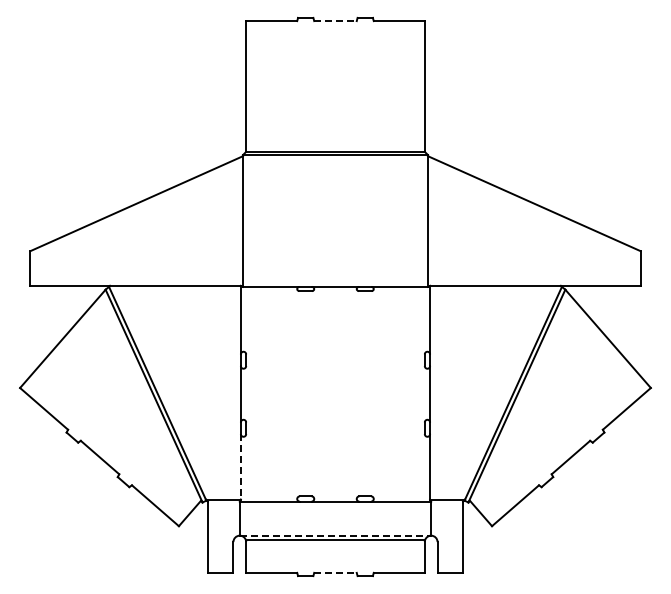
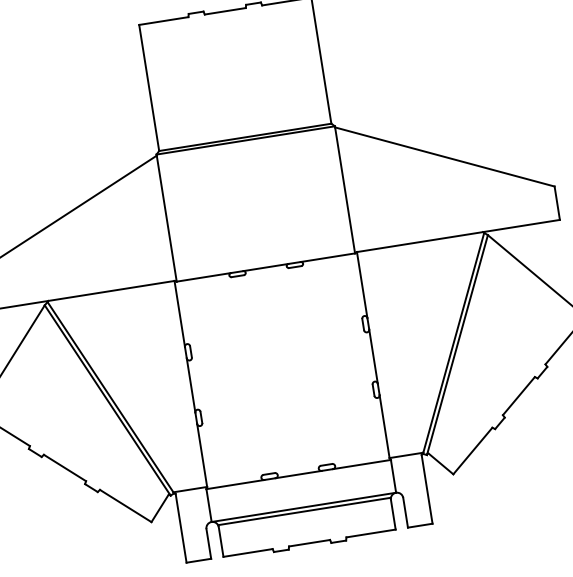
line: (335, 21) -> (225, 11), dashed -> solid
line: (240, 466) -> (201, 455), dashed -> solid
line: (335, 535) -> (303, 507), dashed -> solid
line: (335, 572) -> (309, 542), dashed -> solid

